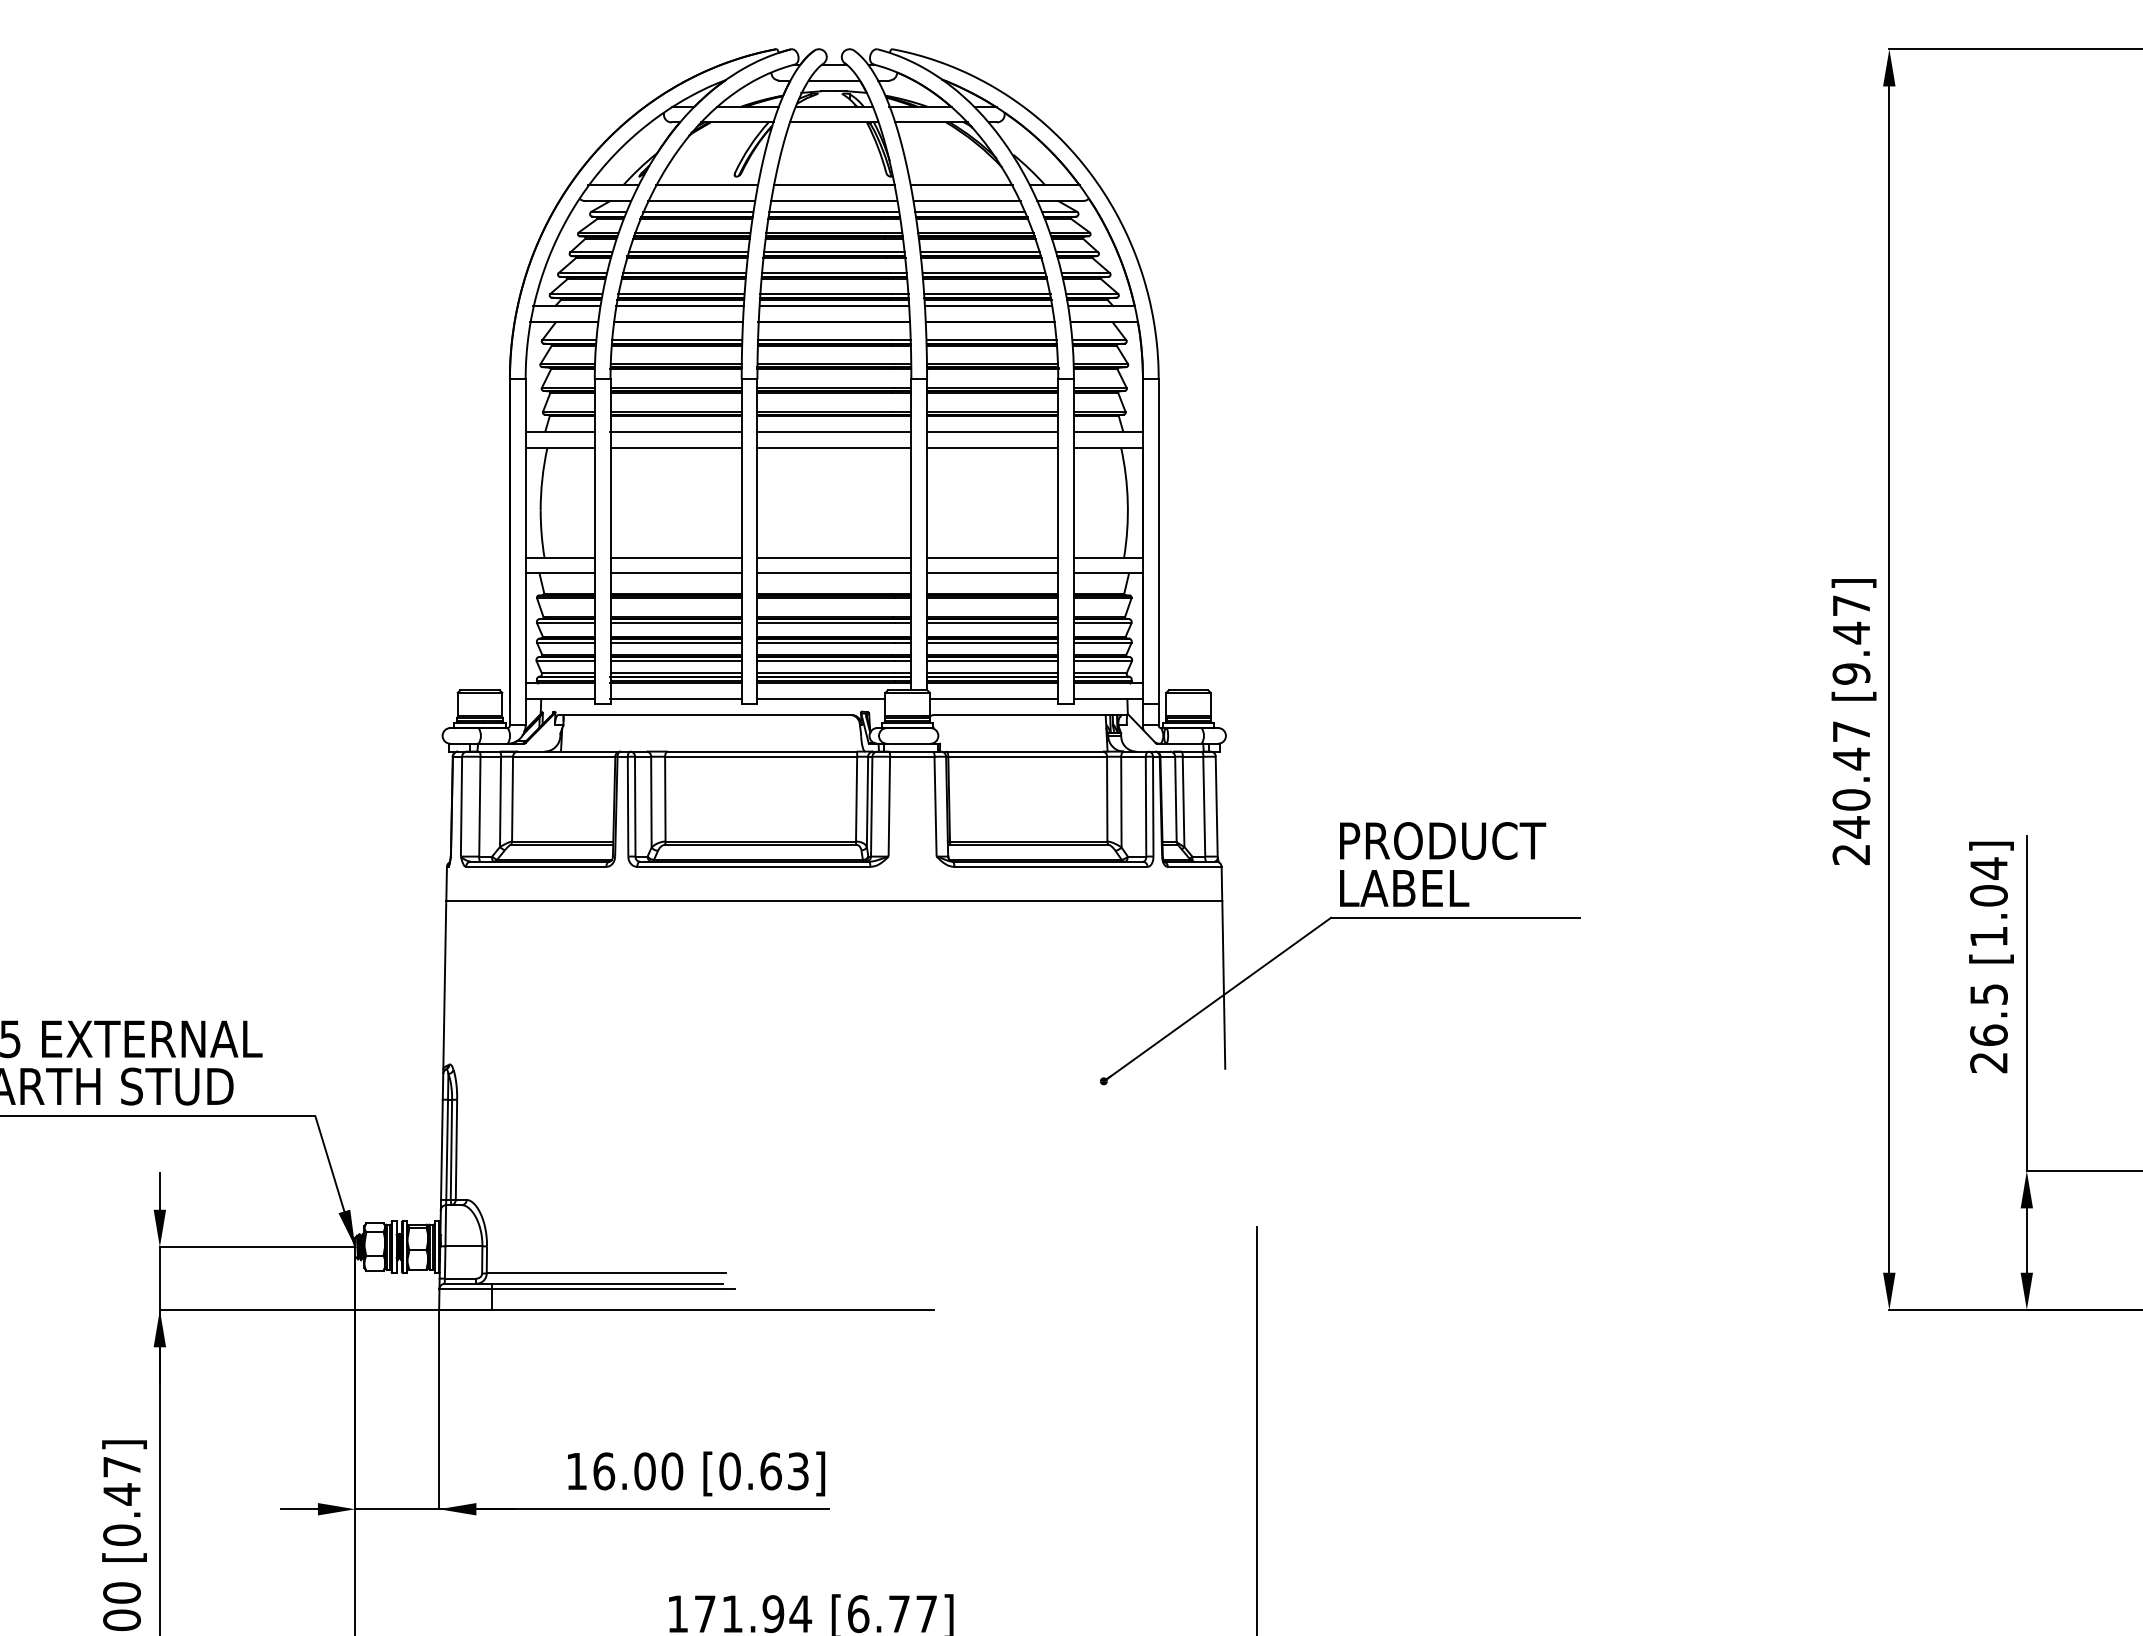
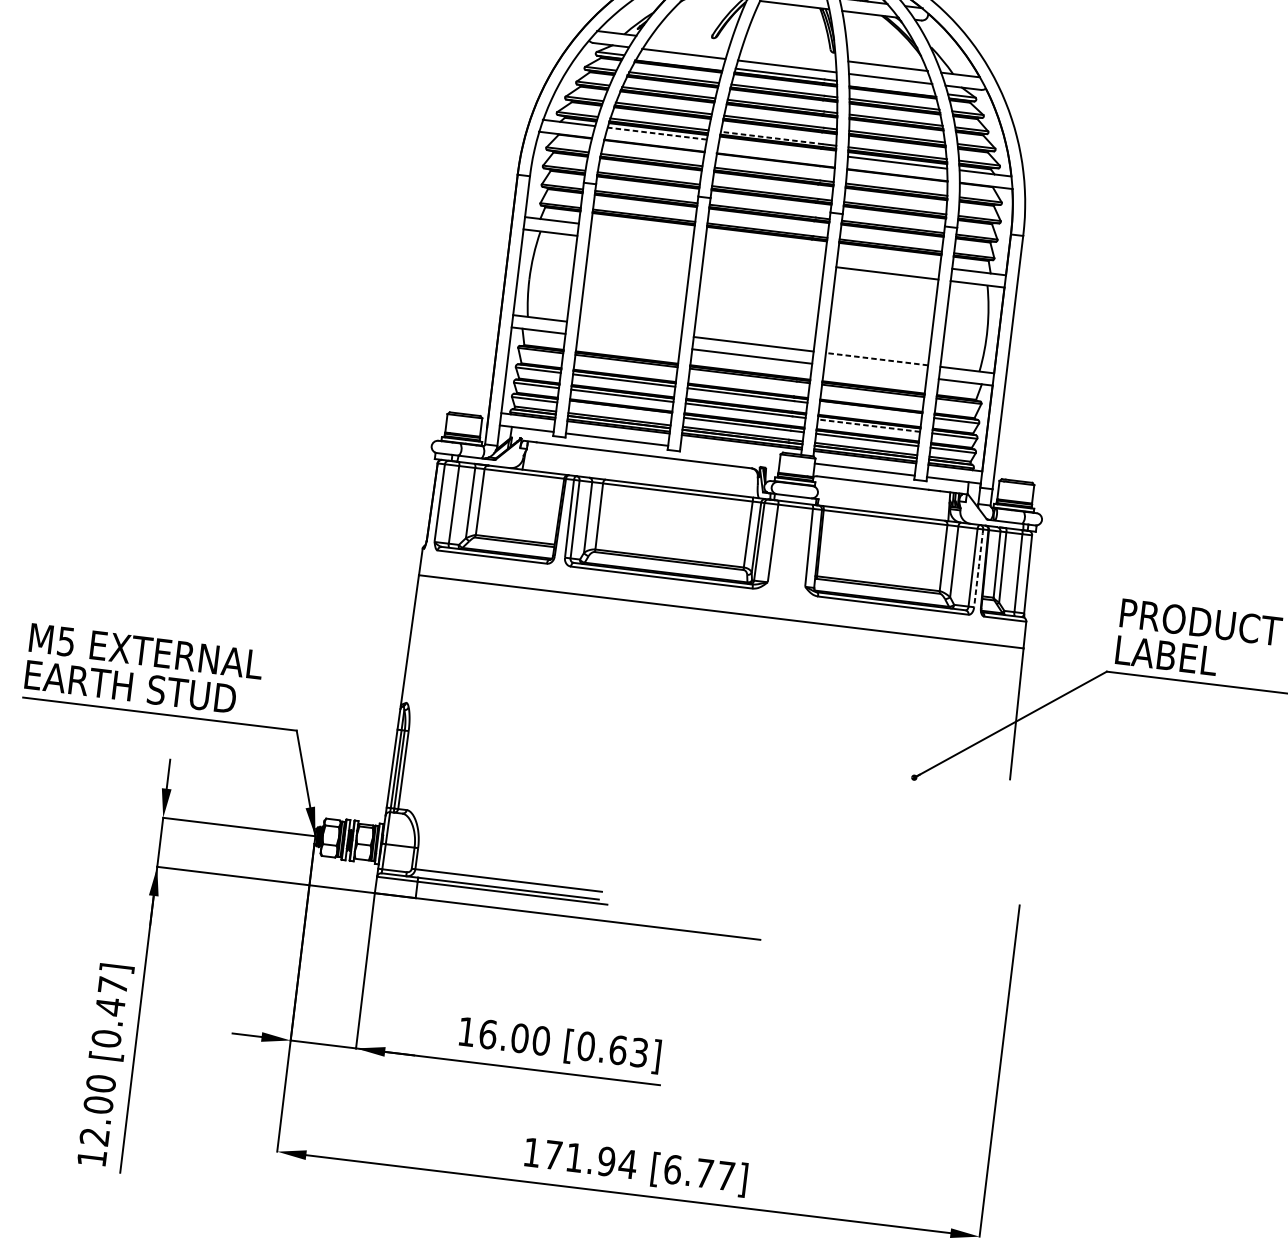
line: (706, 185) -> (689, 42), removed
line: (833, 185) -> (788, 54), removed
line: (698, 211) -> (680, 61), removed
line: (970, 211) -> (892, 87), removed
line: (826, 293) -> (772, 137), solid -> dashed
line: (679, 305) -> (656, 133), solid -> dashed
line: (834, 305) -> (777, 147), removed
line: (675, 431) -> (641, 231), removed
line: (834, 431) -> (765, 246), removed
line: (992, 431) -> (888, 260), removed
line: (675, 447) -> (640, 243), removed
line: (834, 447) -> (764, 258), removed
line: (675, 557) -> (629, 329), removed
line: (992, 557) -> (876, 359), solid -> dashed
line: (675, 573) -> (628, 341), removed
line: (992, 573) -> (875, 371), removed
line: (992, 623) -> (870, 410), removed
line: (992, 643) -> (868, 426), solid -> dashed
line: (675, 661) -> (620, 410), removed
line: (820, 699) -> (729, 453), removed
line: (1153, 806) -> (978, 568), solid -> dashed

